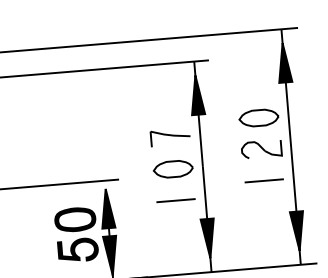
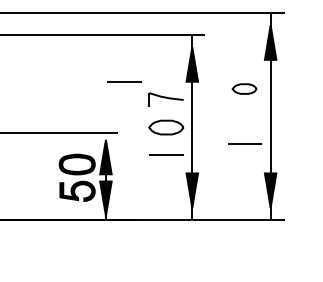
part: (258, 117) -> (244, 88), size x0.7
line: (121, 120) -> (124, 81), added
part: (261, 149) -> (244, 116), removed

